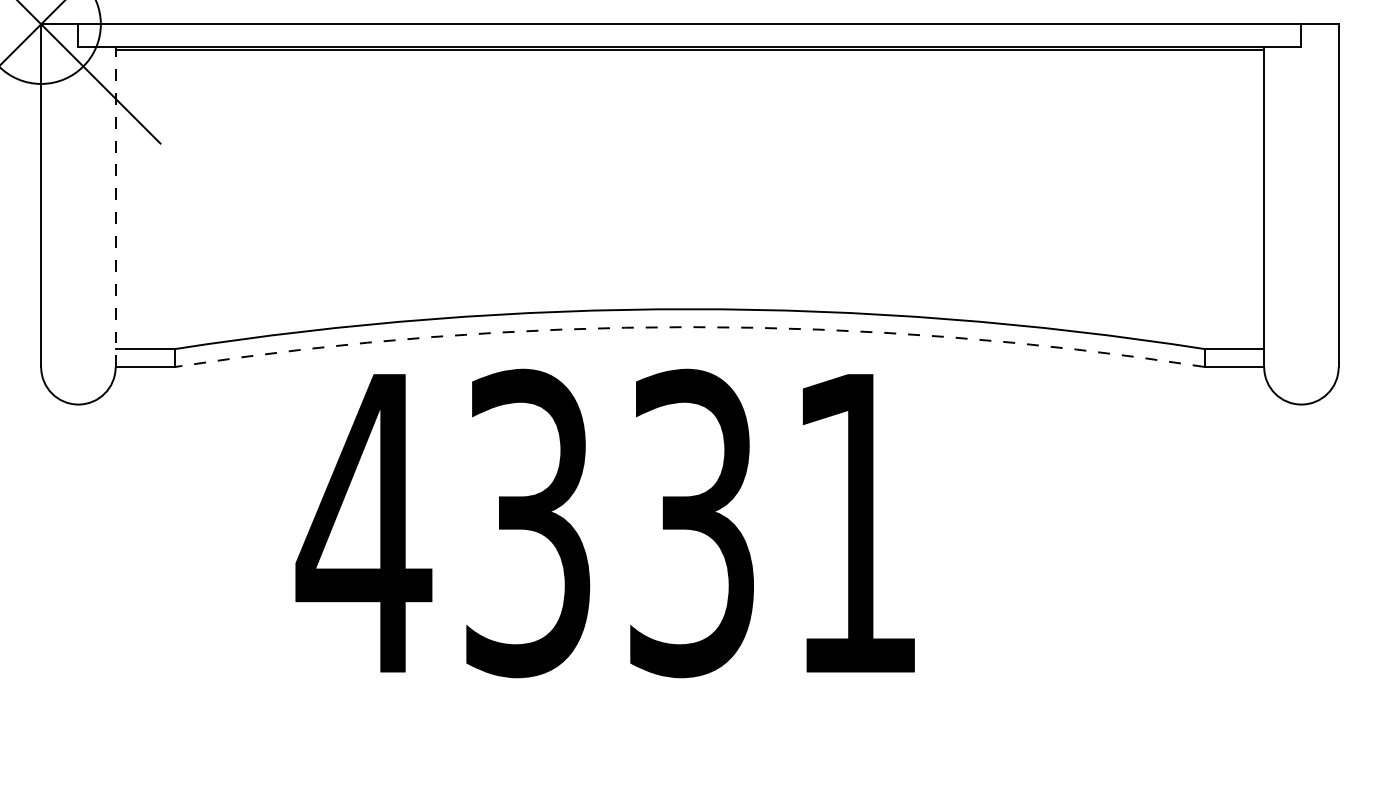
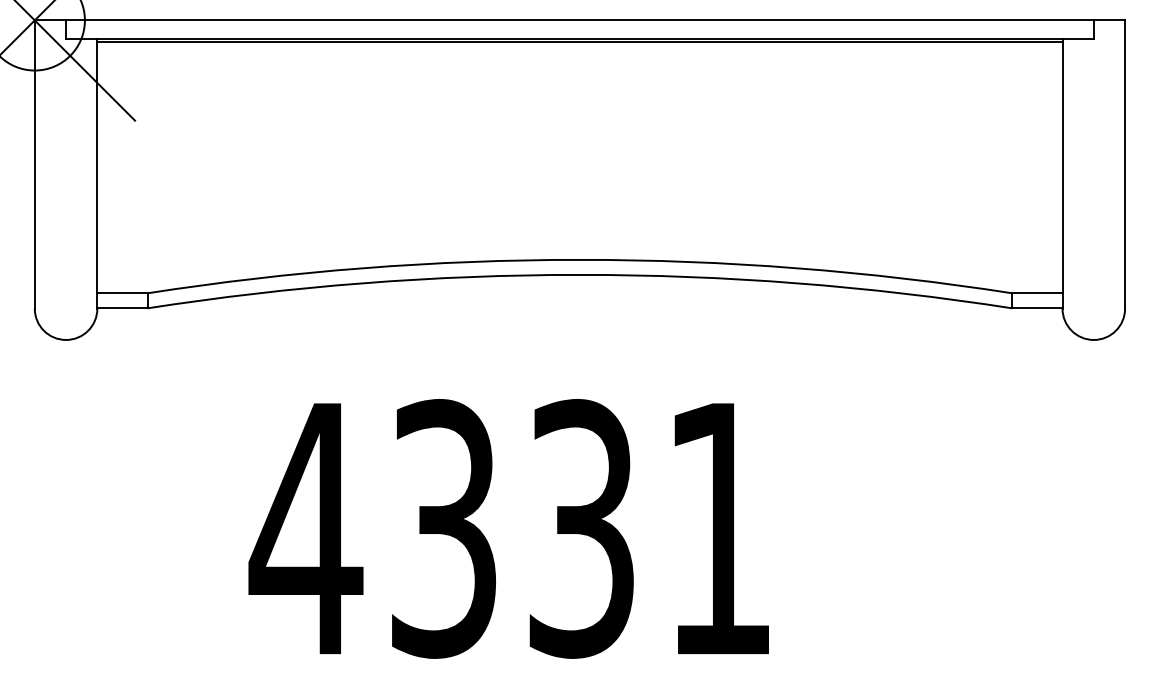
line: (115, 206) -> (97, 173), dashed -> solid
arc: (689, 326) -> (579, 274), dashed -> solid
text: (604, 523) -> (508, 528), moved

